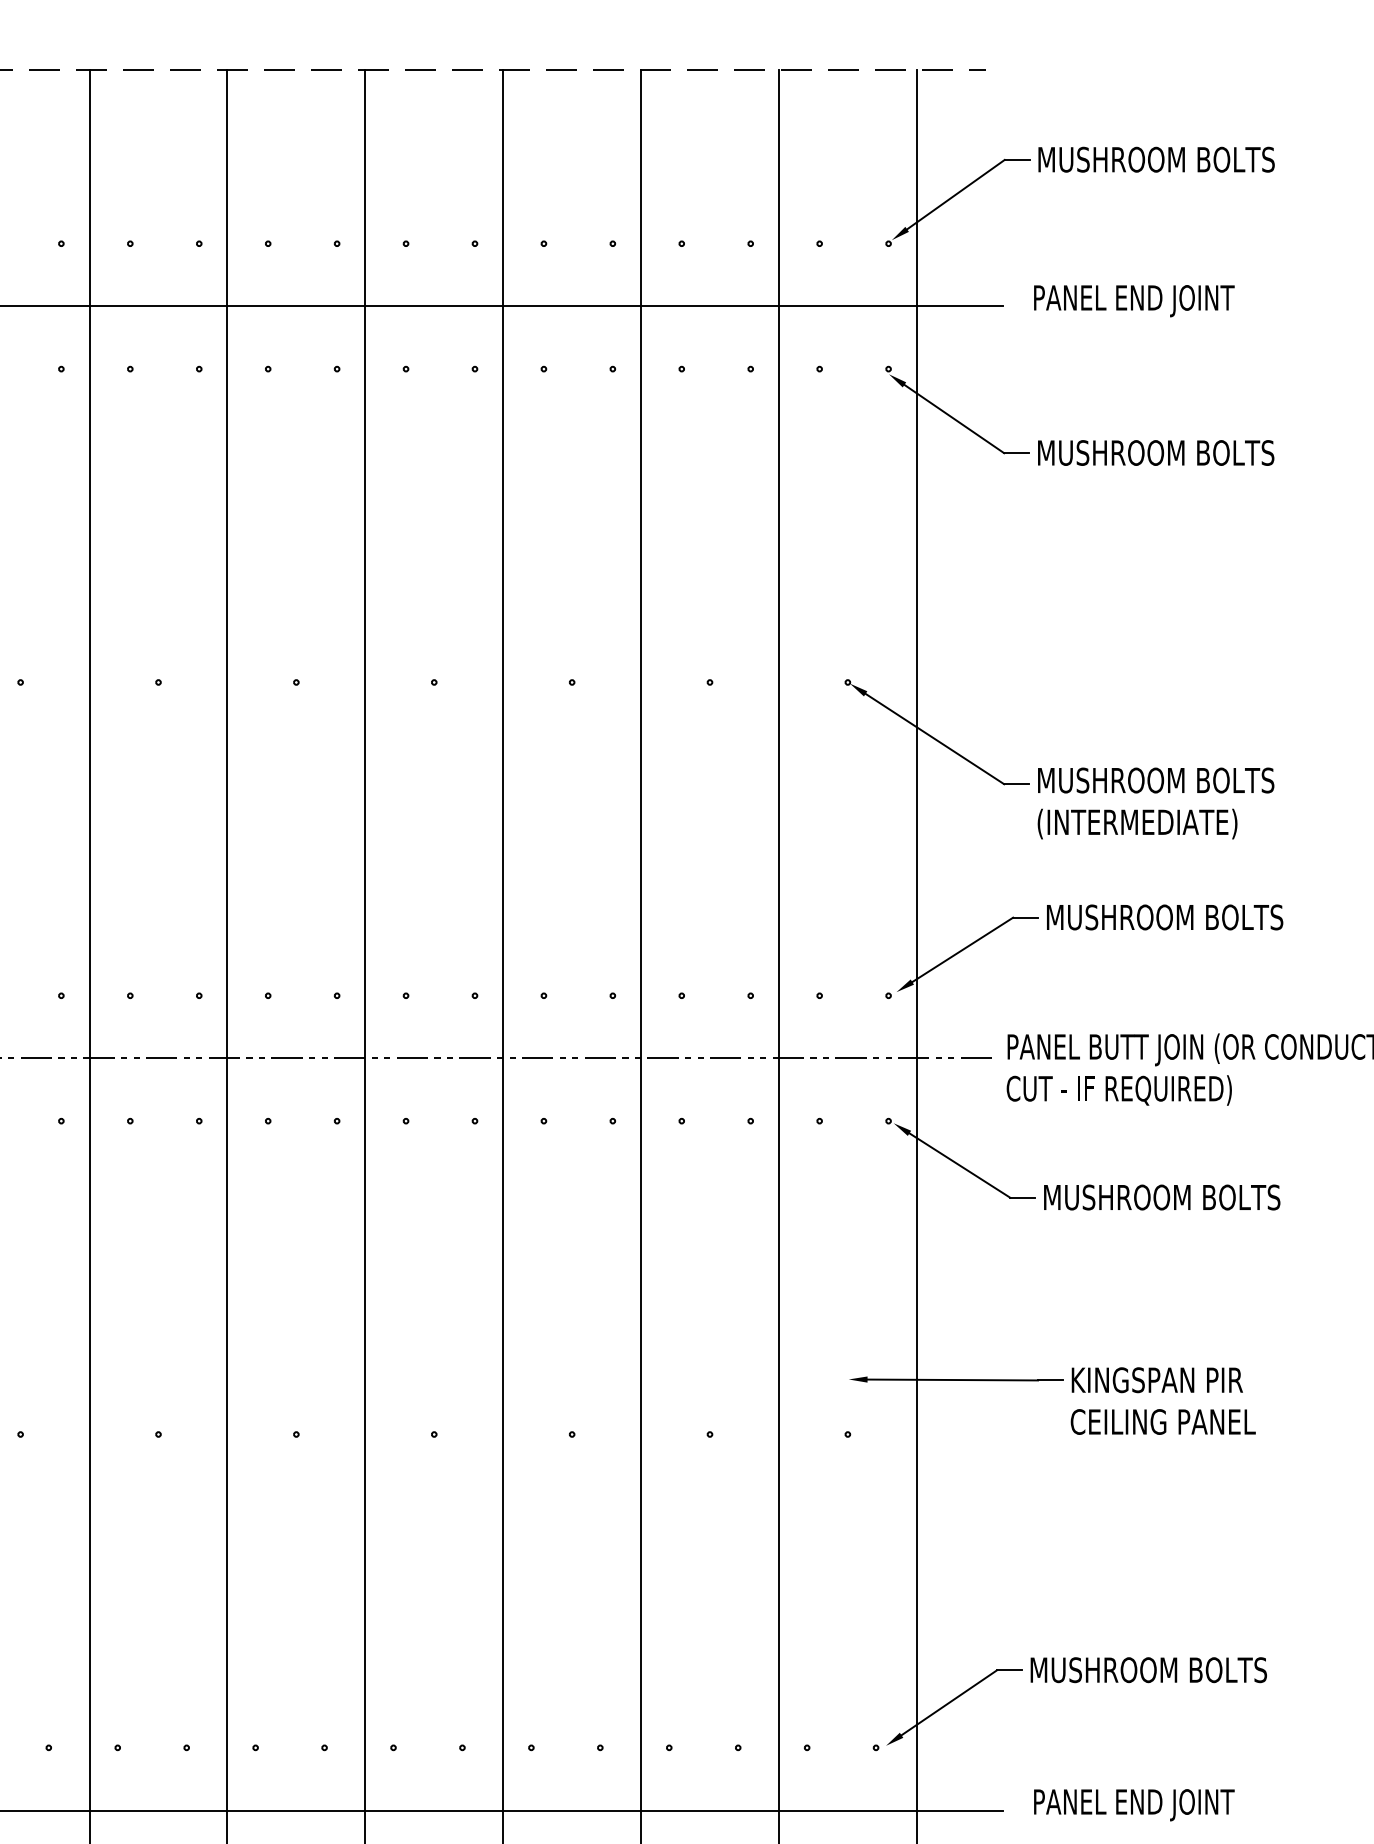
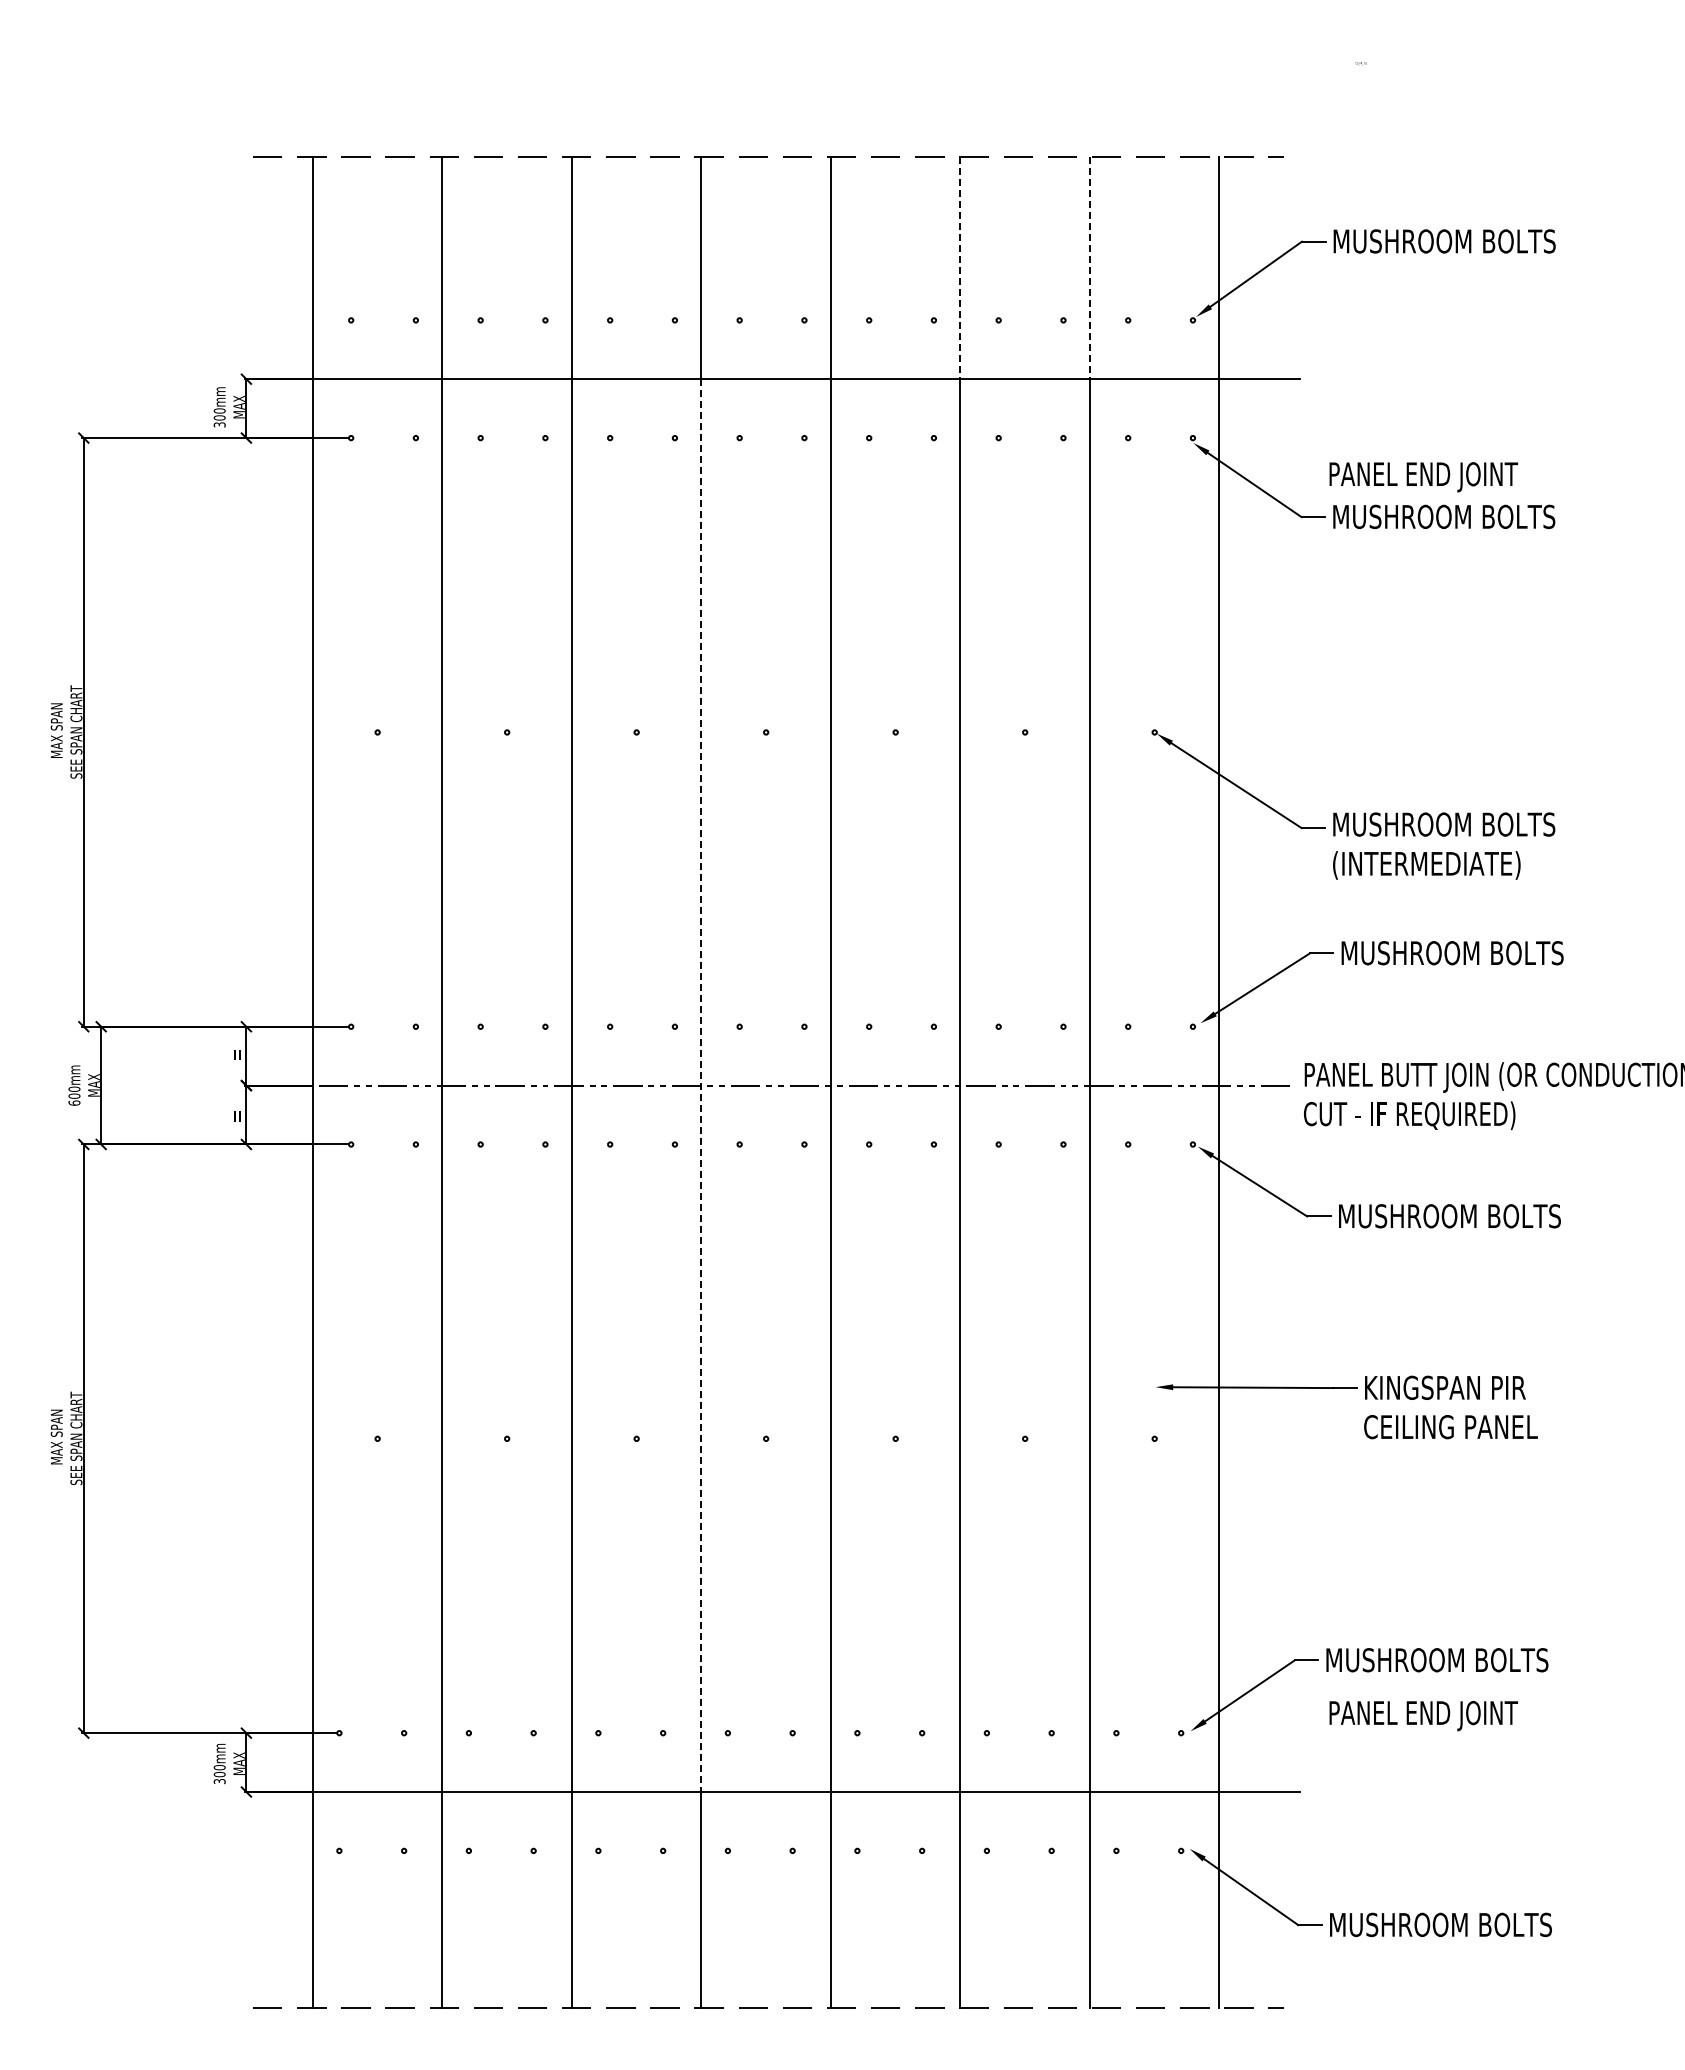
line: (641, 188) -> (960, 268), solid -> dashed
line: (778, 188) -> (1089, 268), solid -> dashed
text: (1134, 301) -> (1423, 477), moved
line: (365, 1059) -> (701, 1086), solid -> dashed
text: (1134, 1805) -> (1423, 1716), moved

